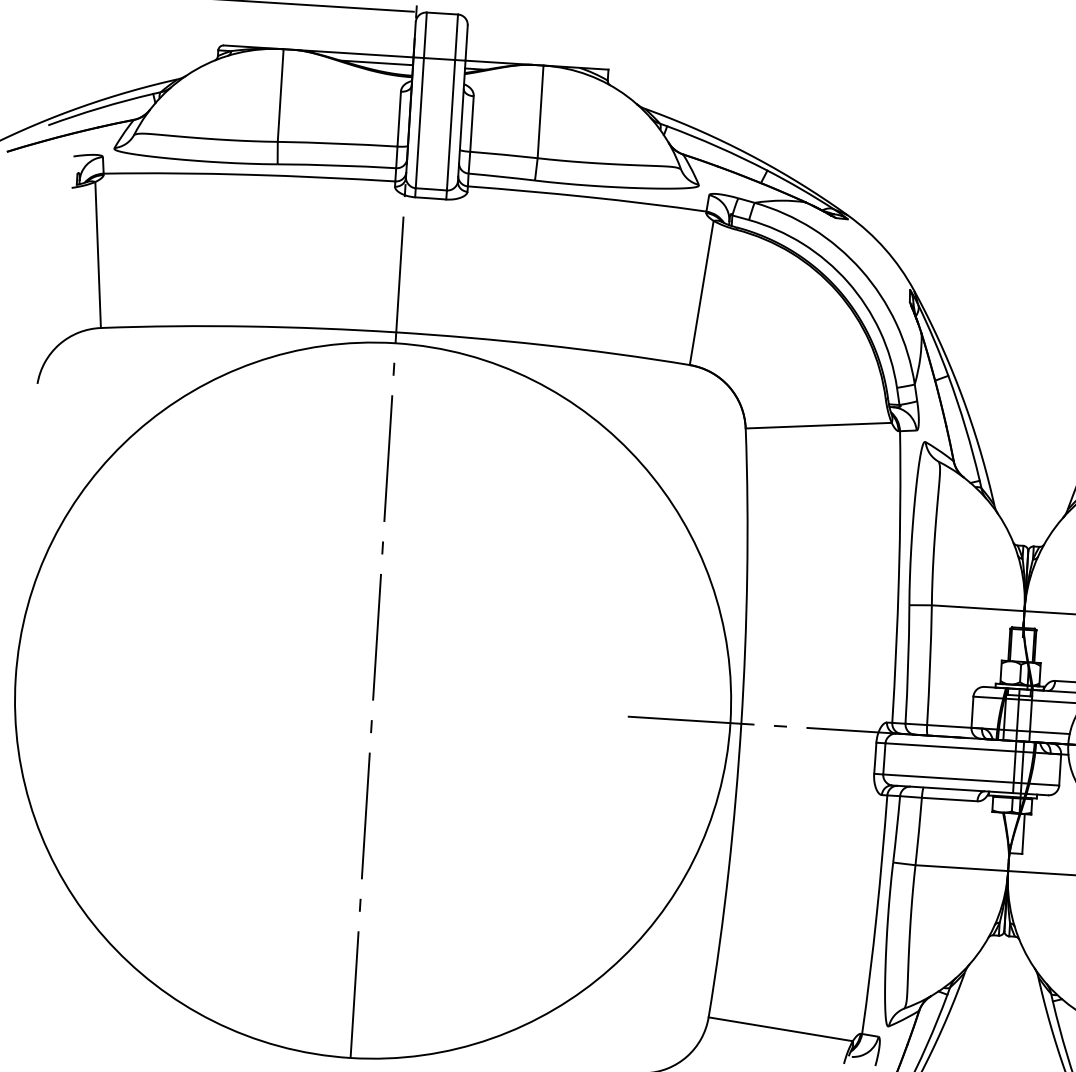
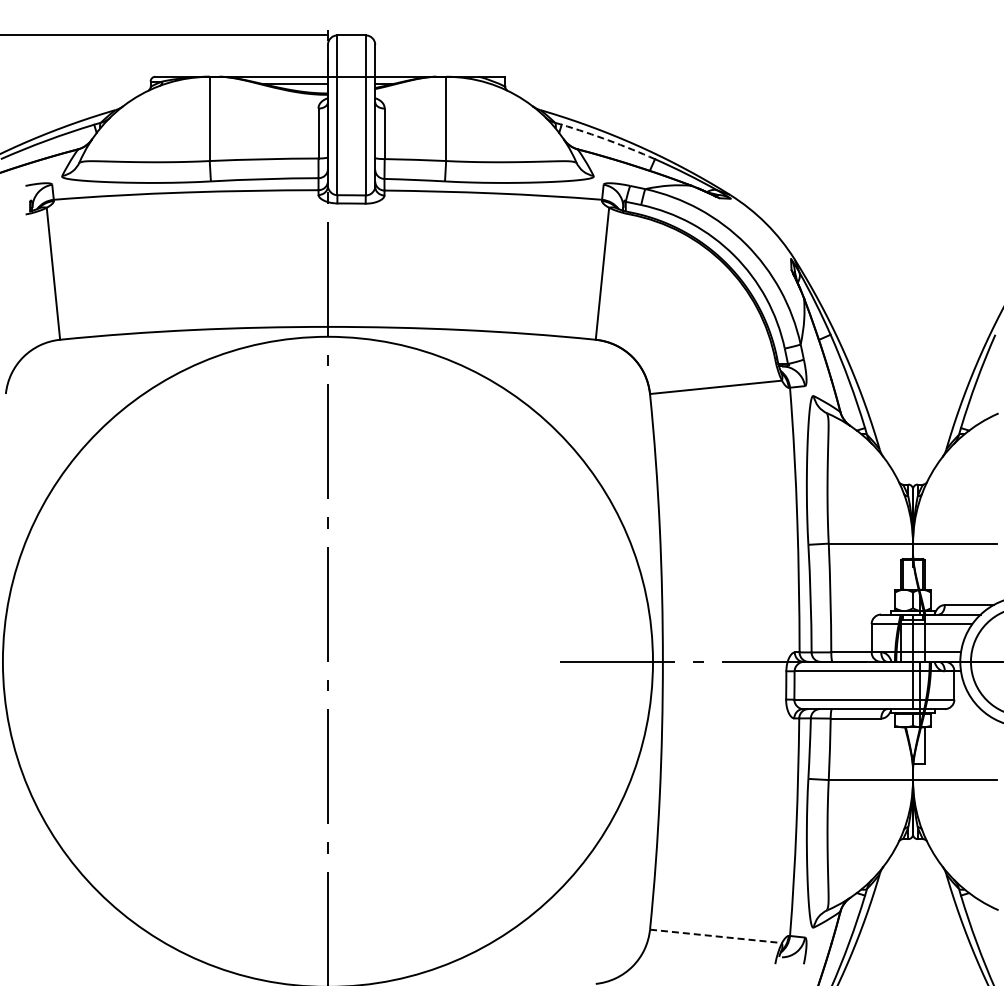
arc: (717, 146) -> (608, 140), solid -> dashed
line: (781, 1029) -> (716, 936), solid -> dashed

